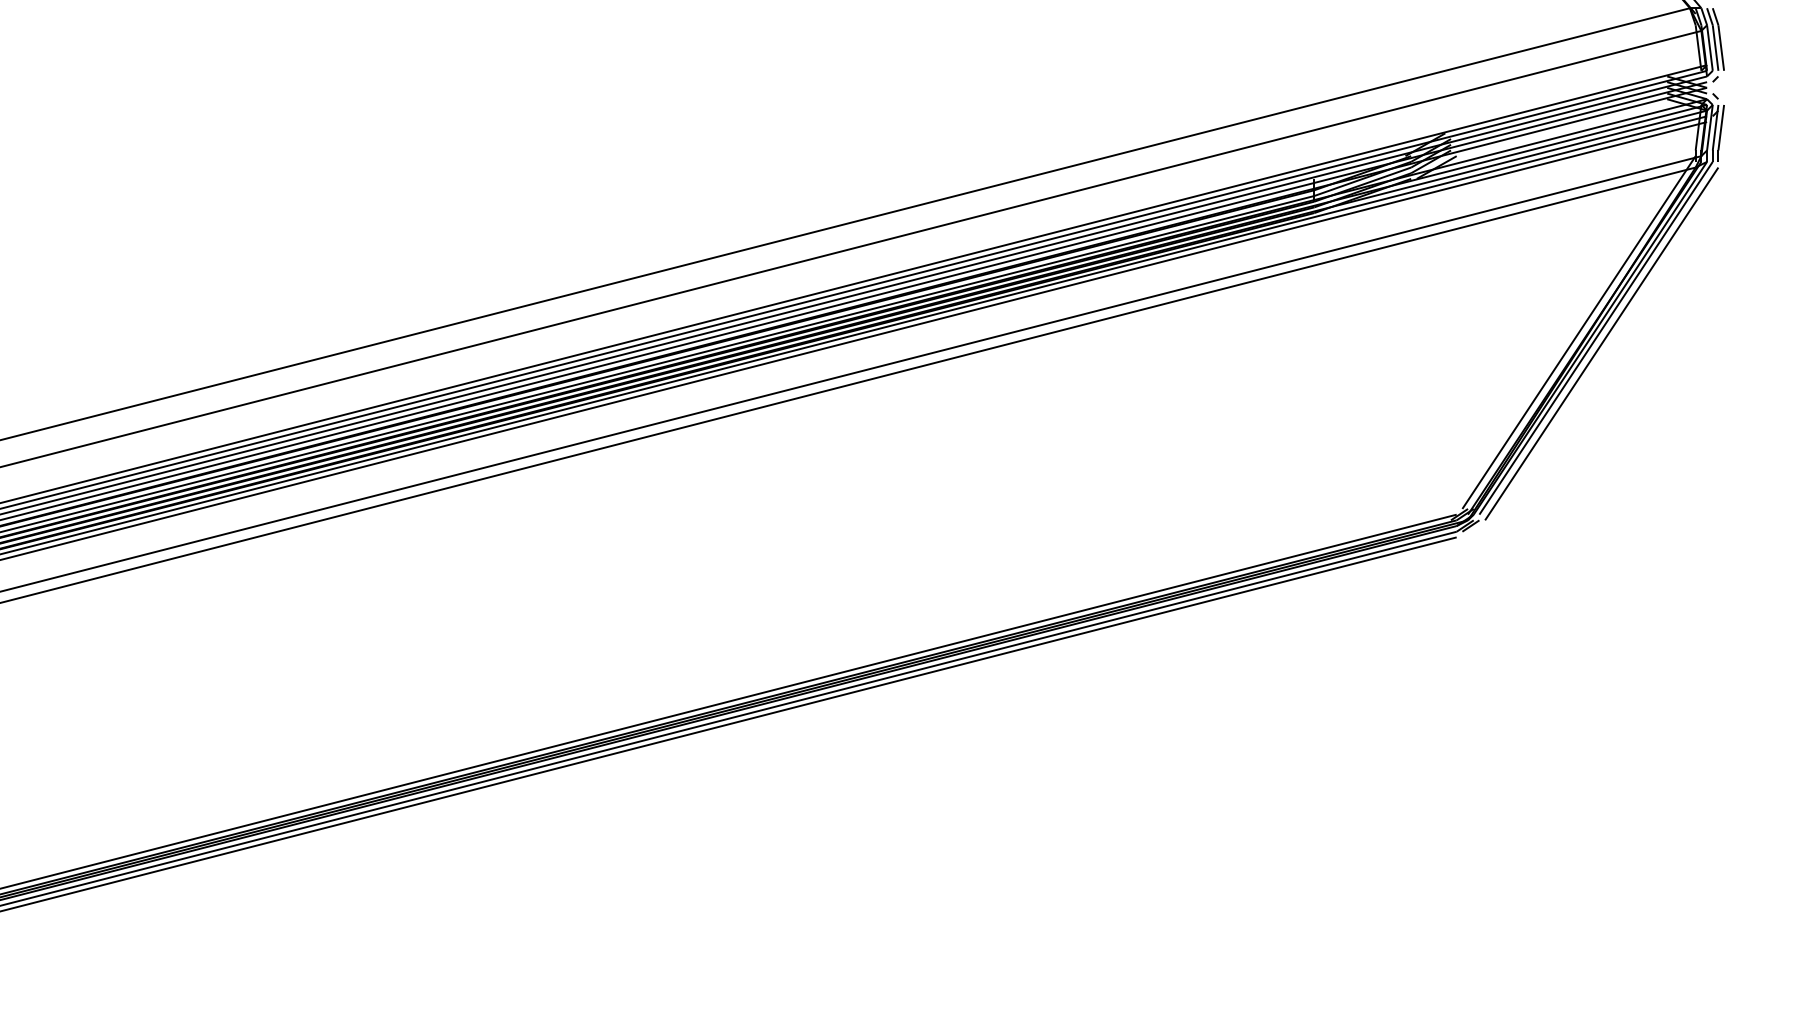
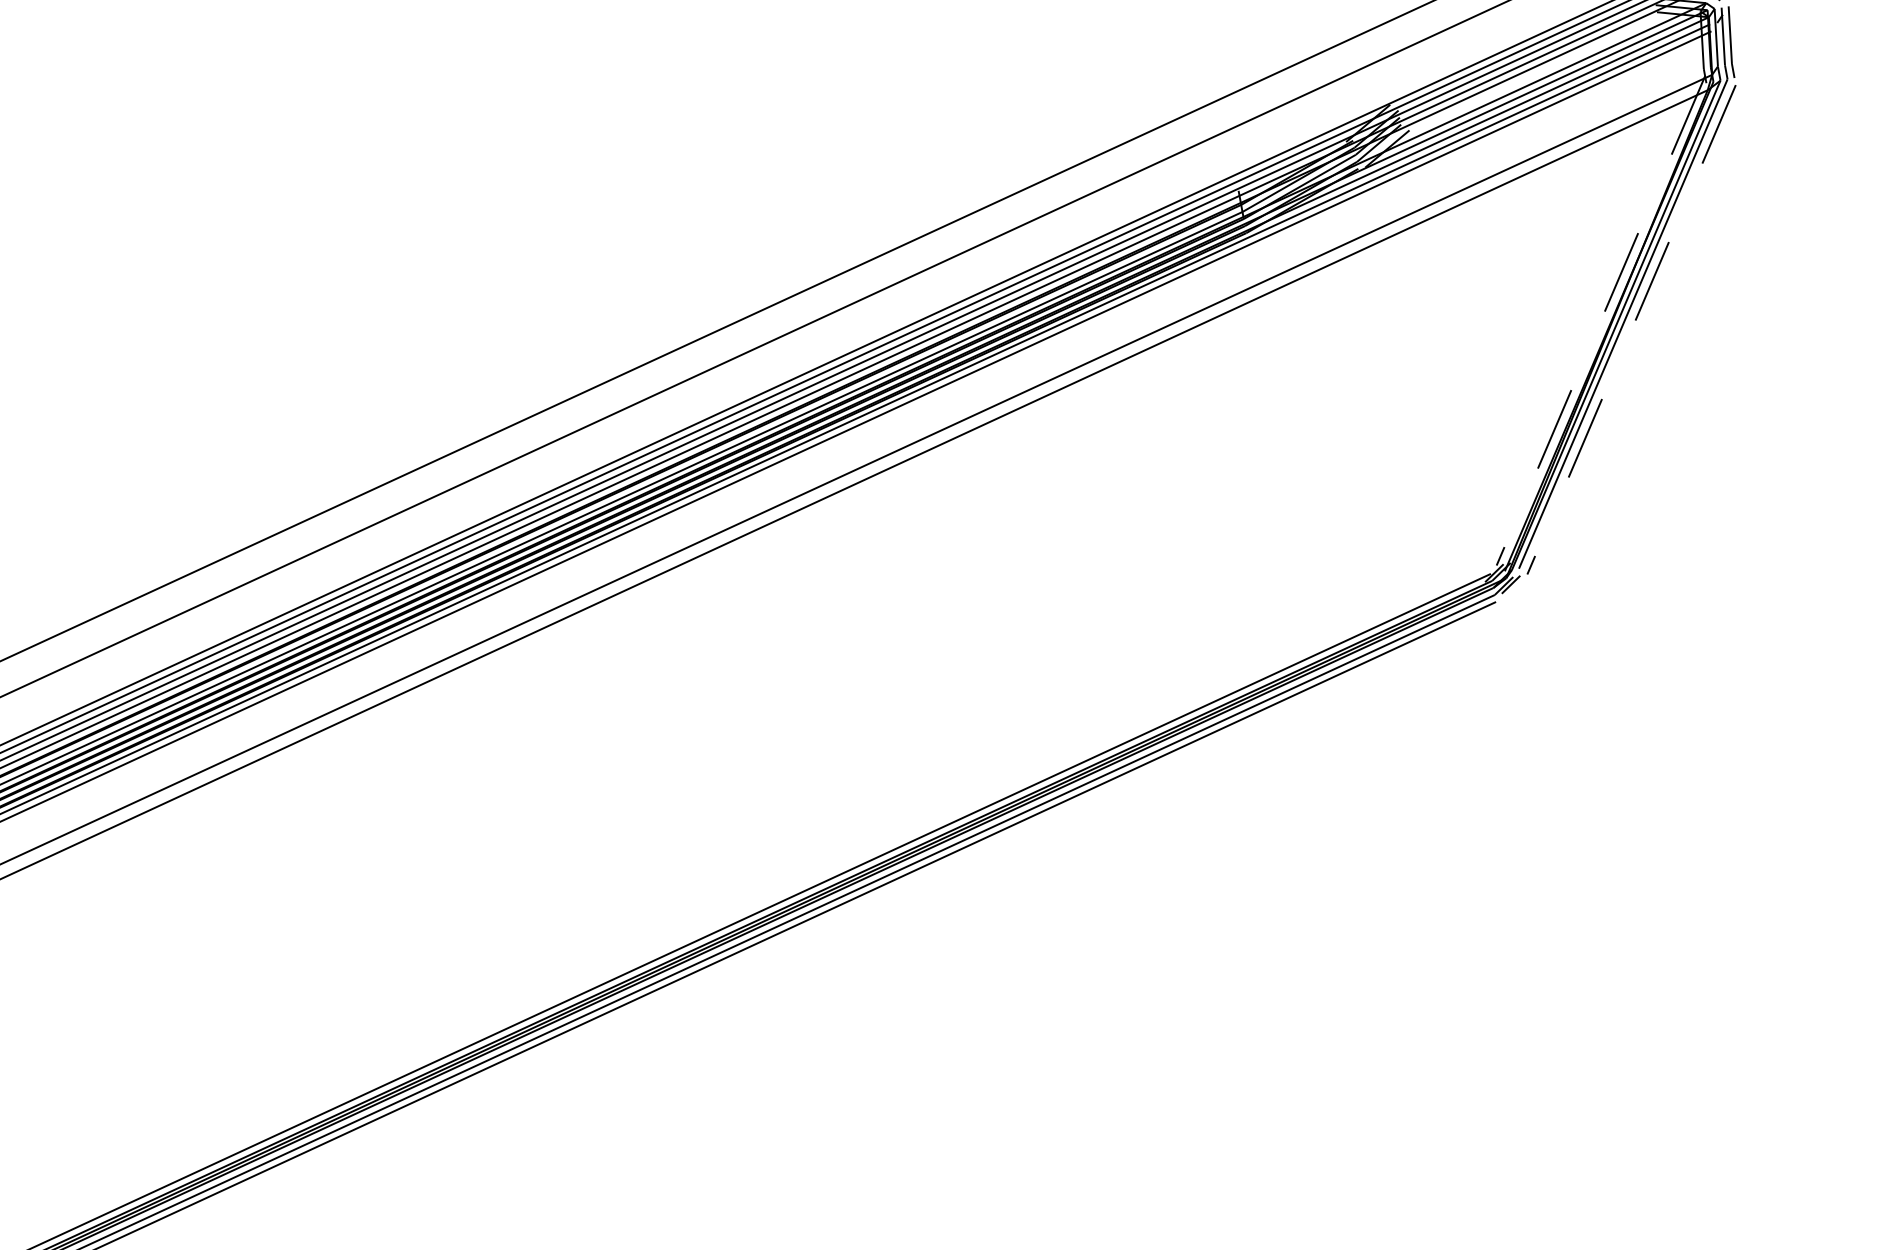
line: (1578, 332) -> (1600, 320), solid -> dashed
line: (1601, 344) -> (1631, 330), solid -> dashed

